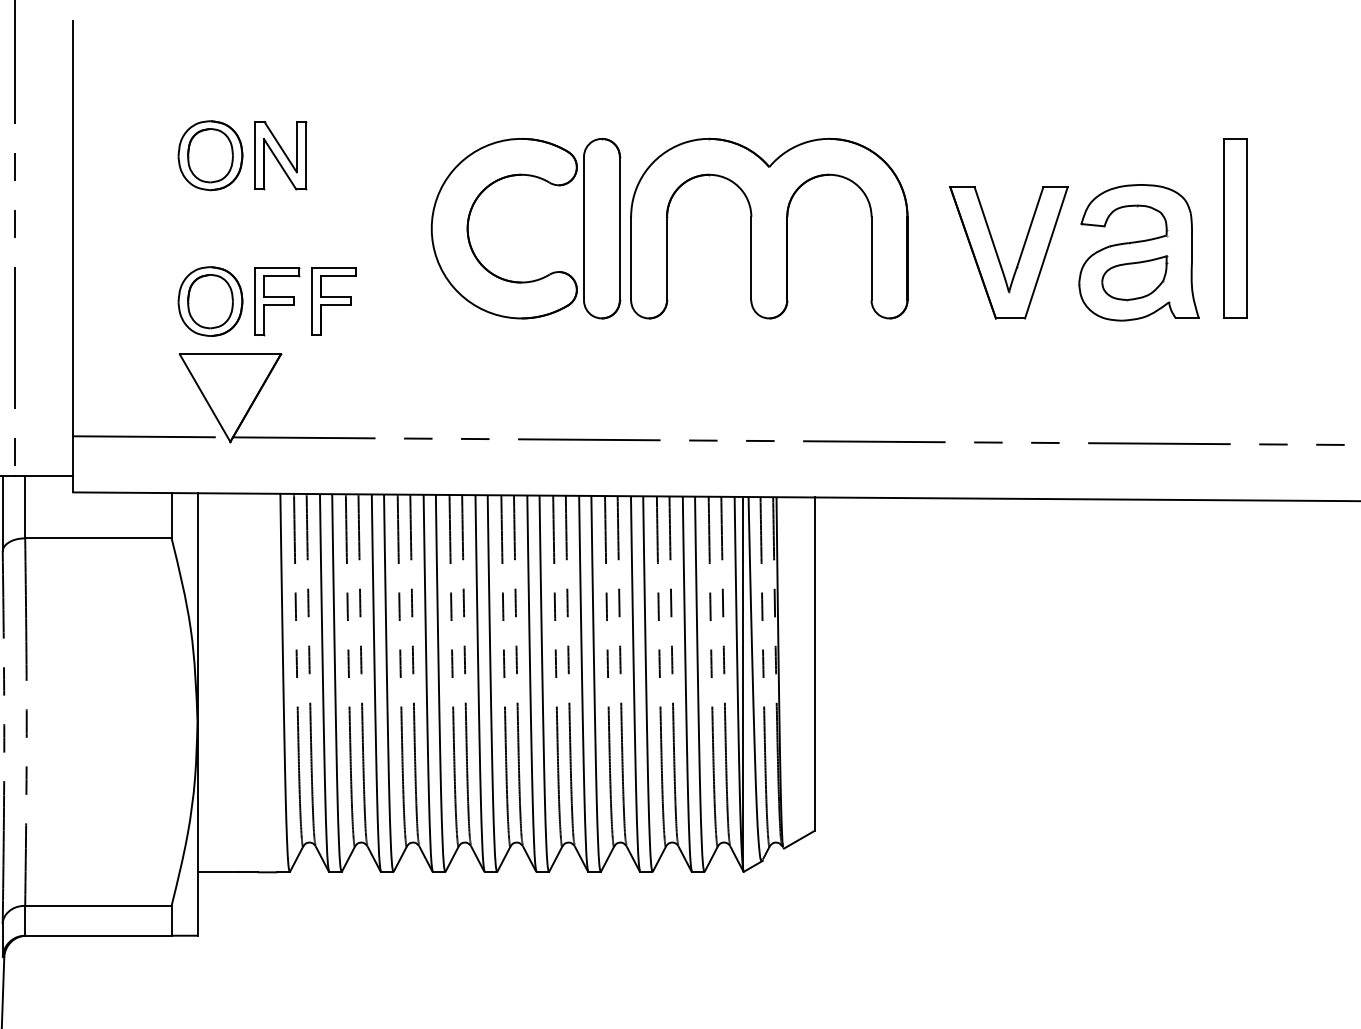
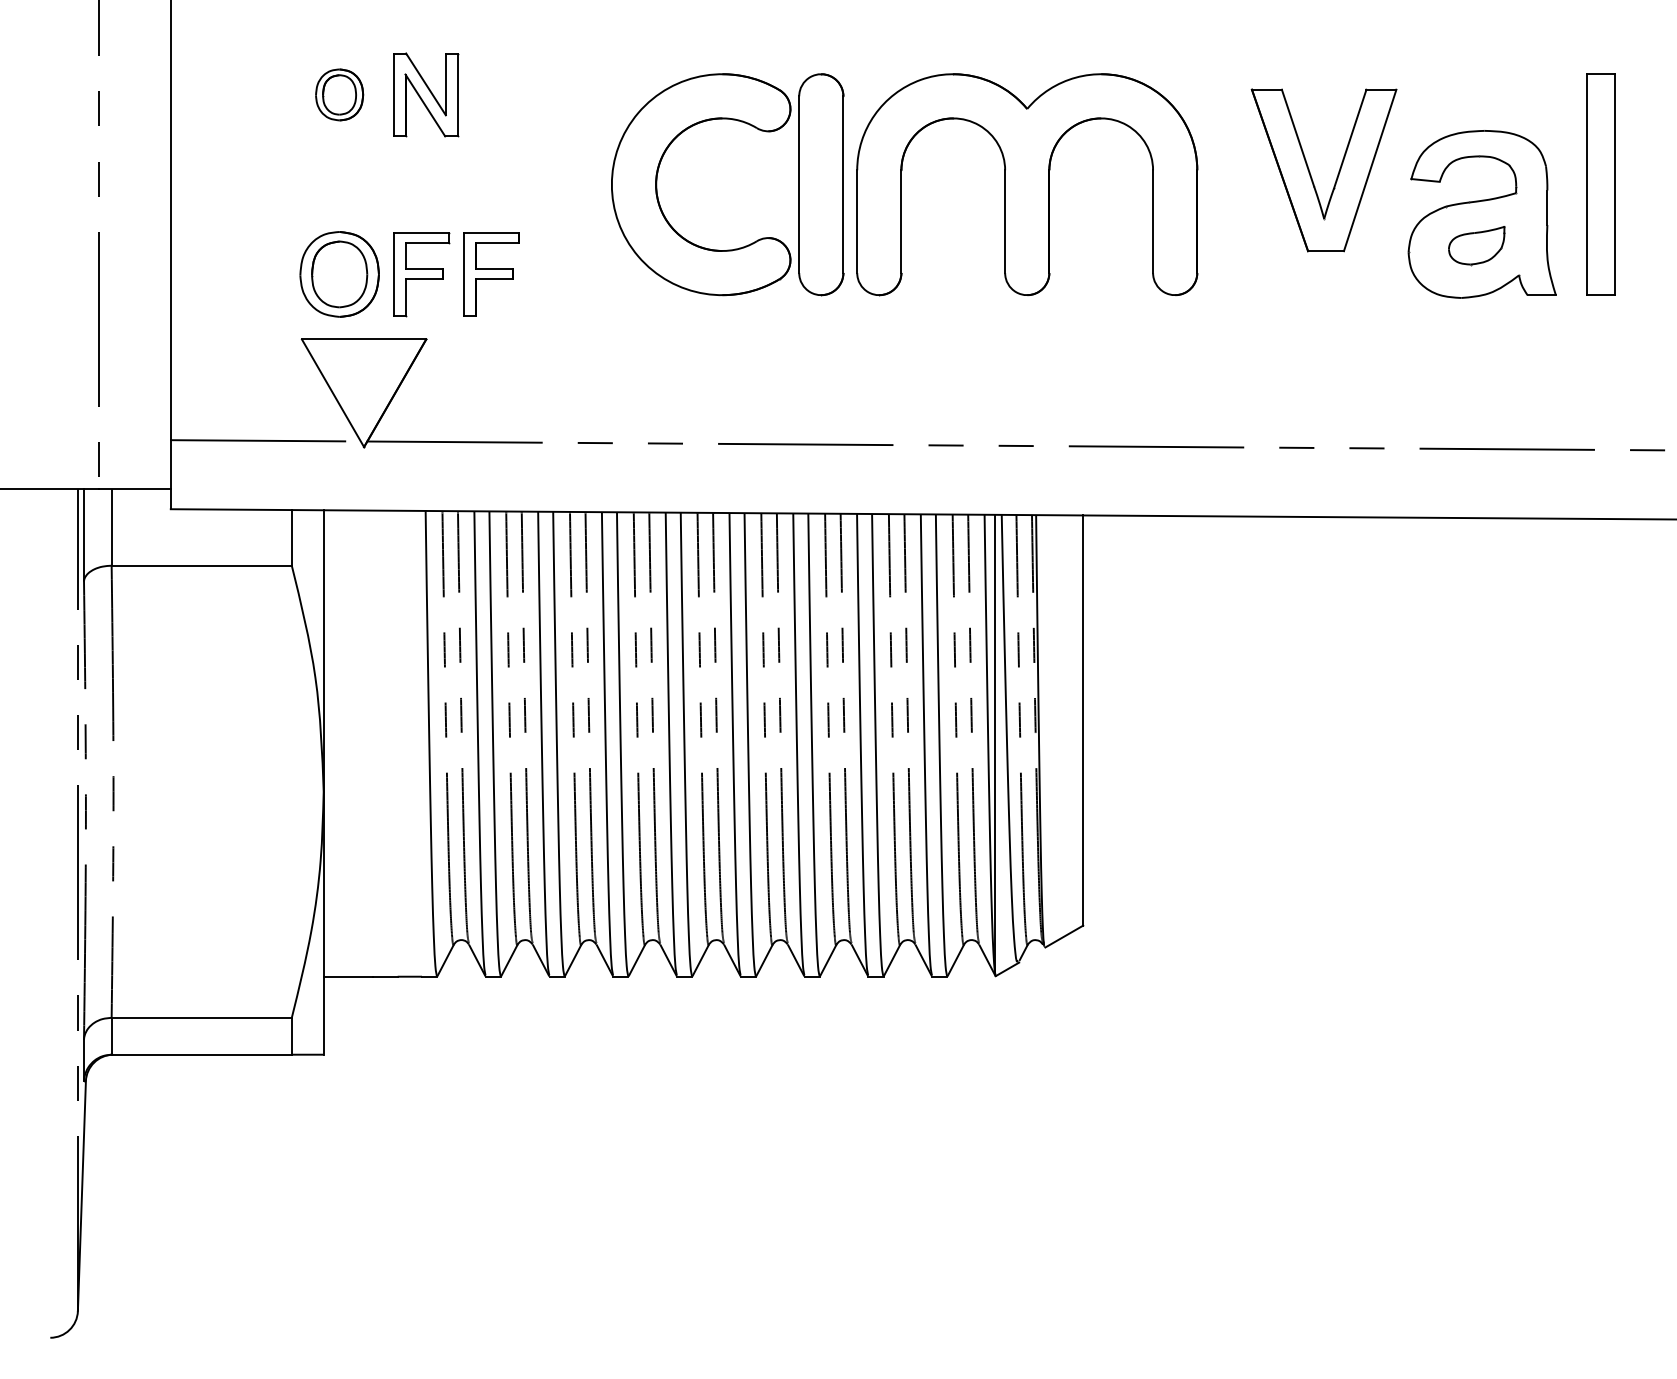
part: (210, 155) -> (339, 94), size x0.6
part: (998, 256) -> (1311, 174), moved
part: (1134, 278) -> (1476, 245), size x0.7

